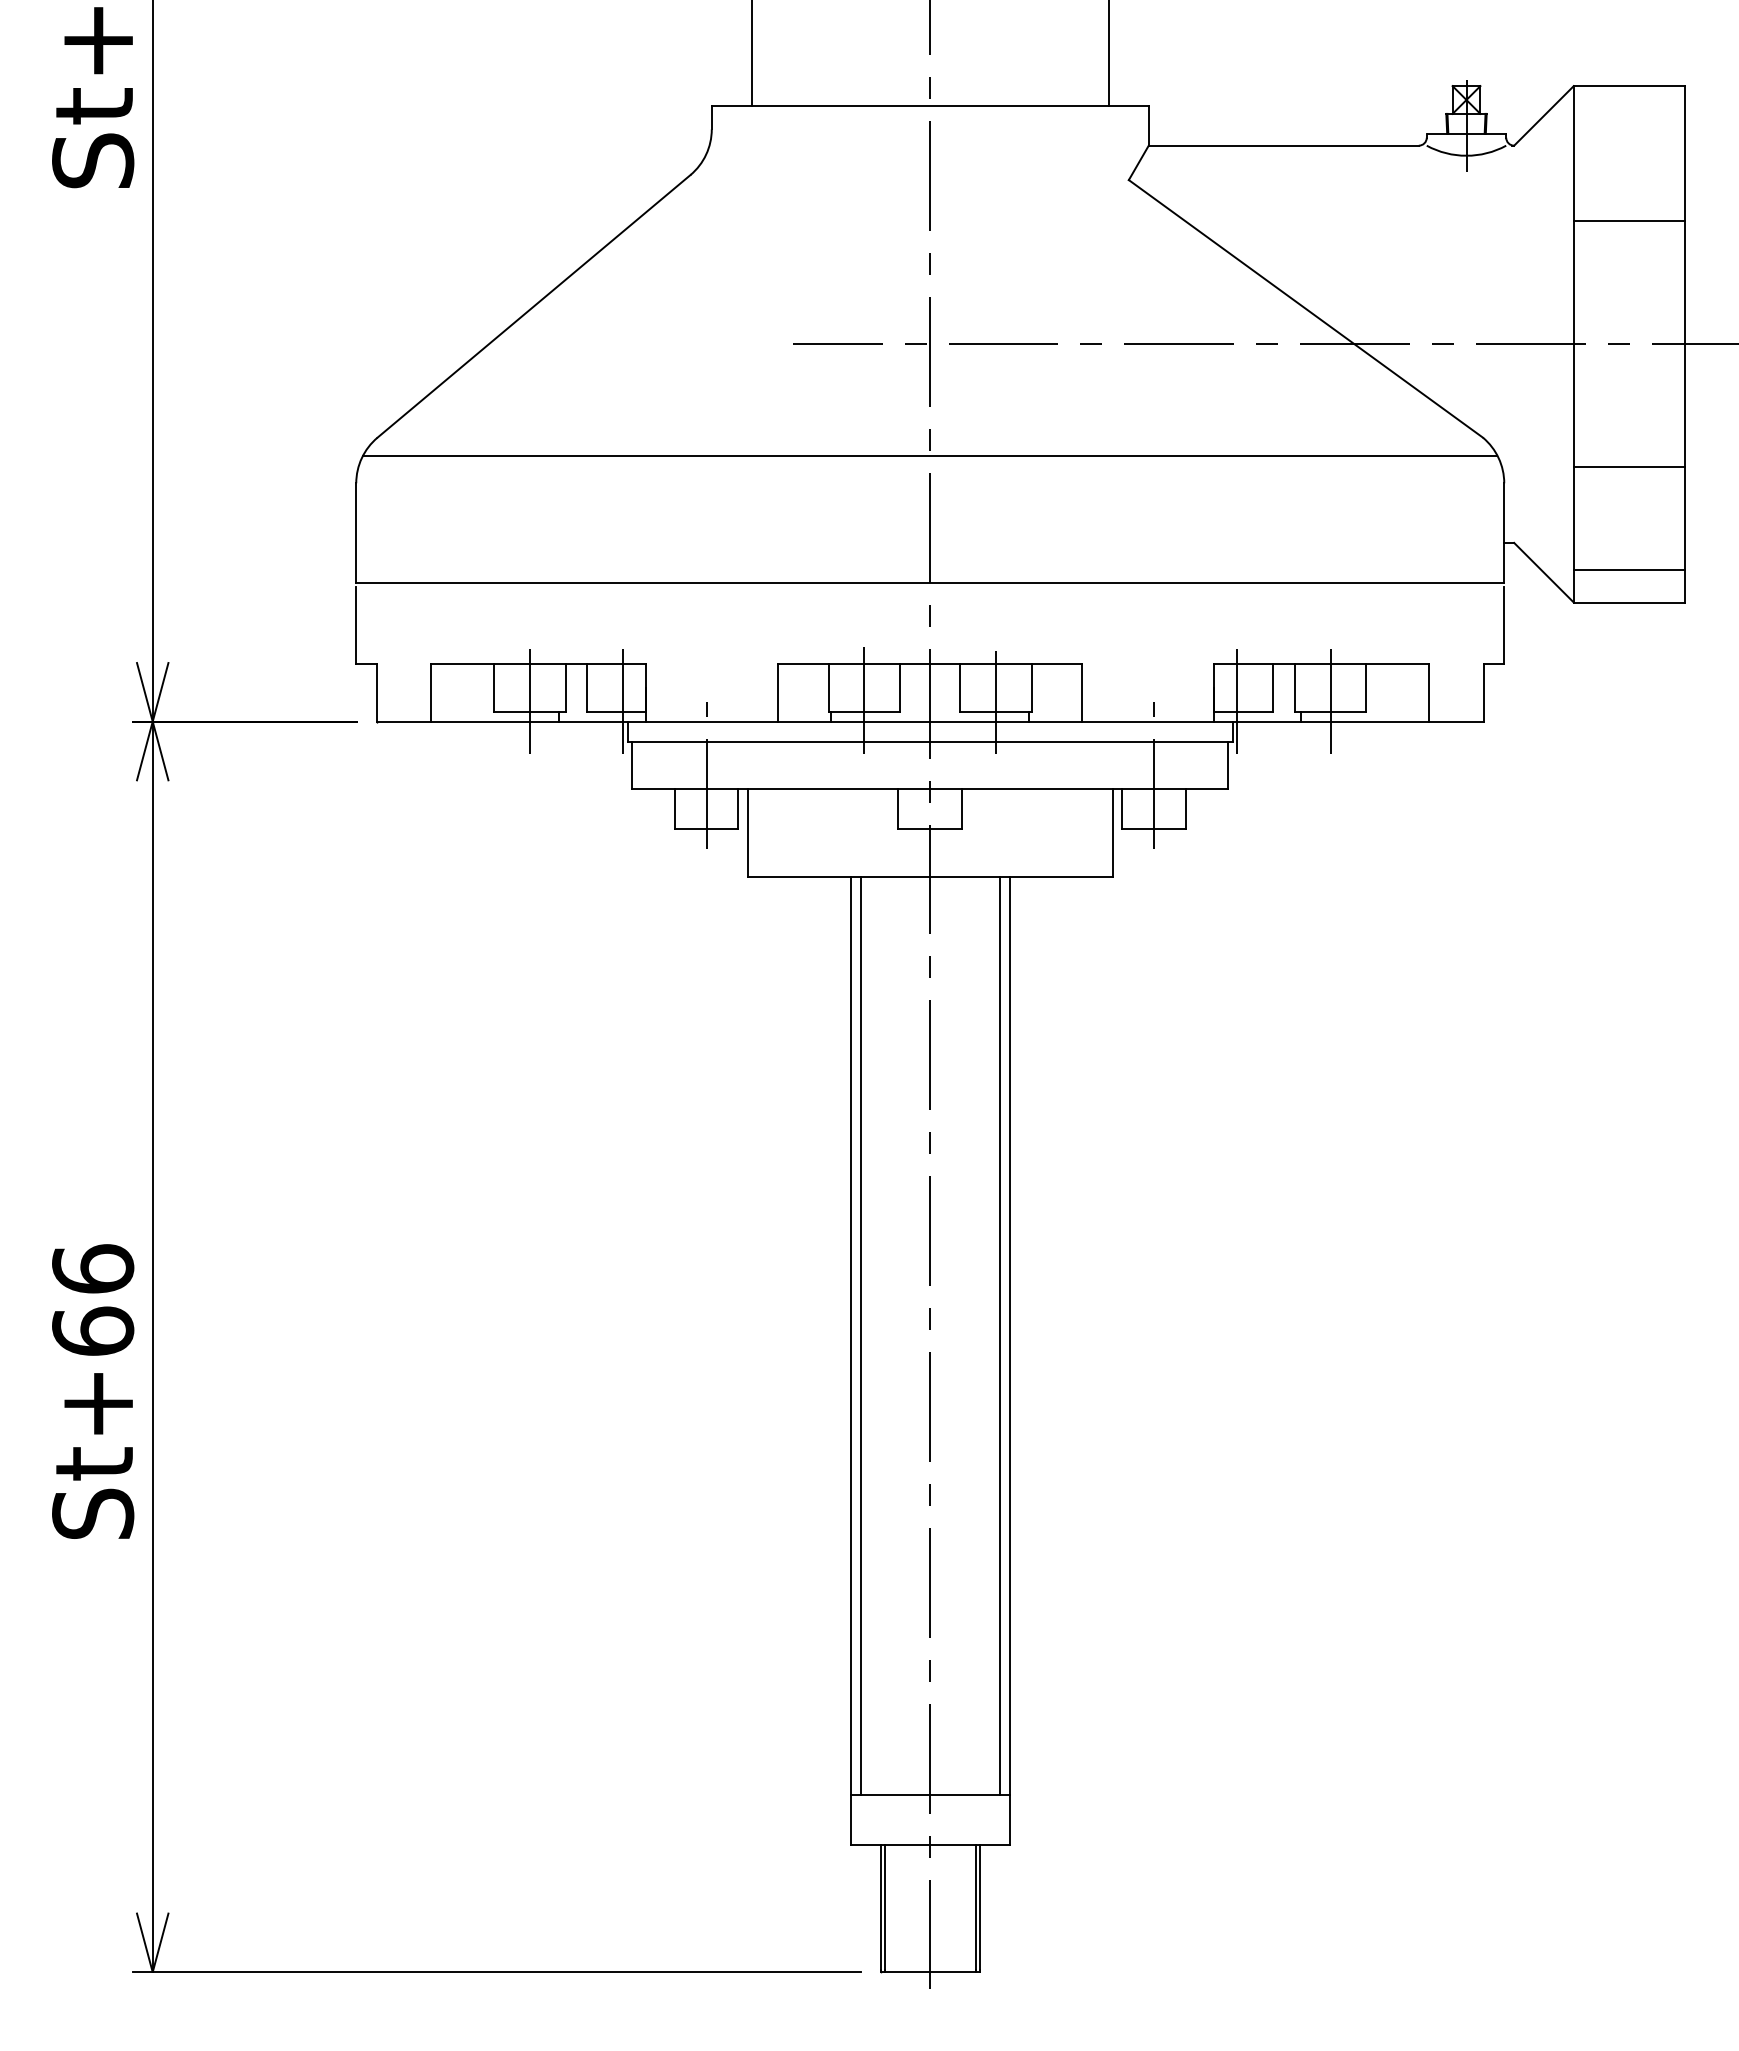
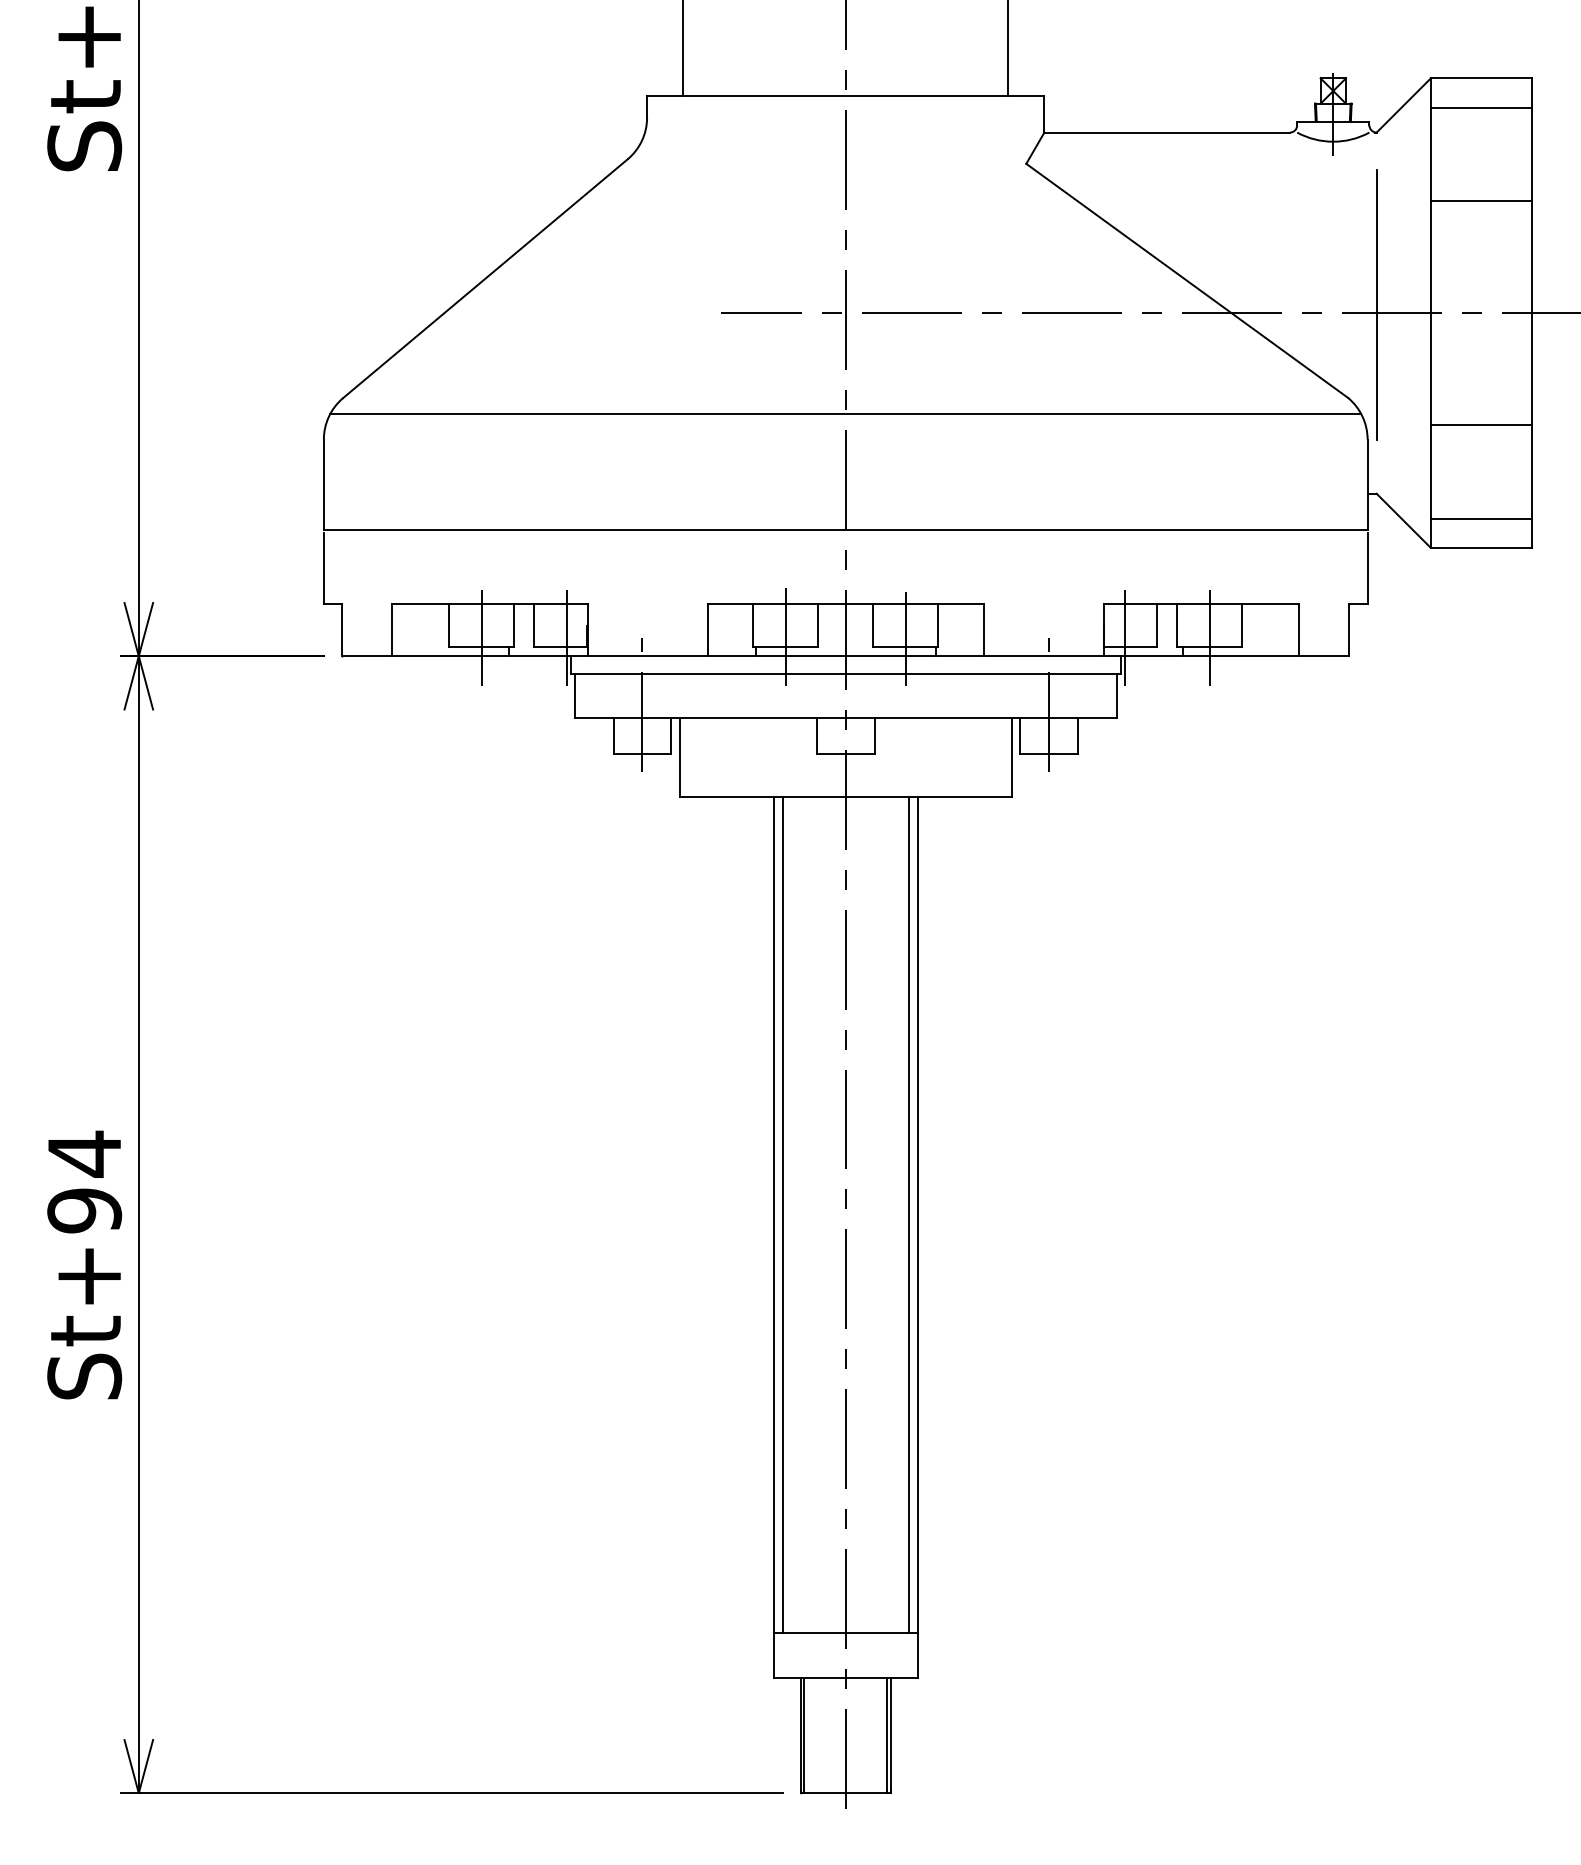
line: (1628, 118) -> (1480, 107), added
line: (1514, 335) -> (1376, 305), added
text: (93, 1299) -> (84, 1181), St+66 -> St+94

